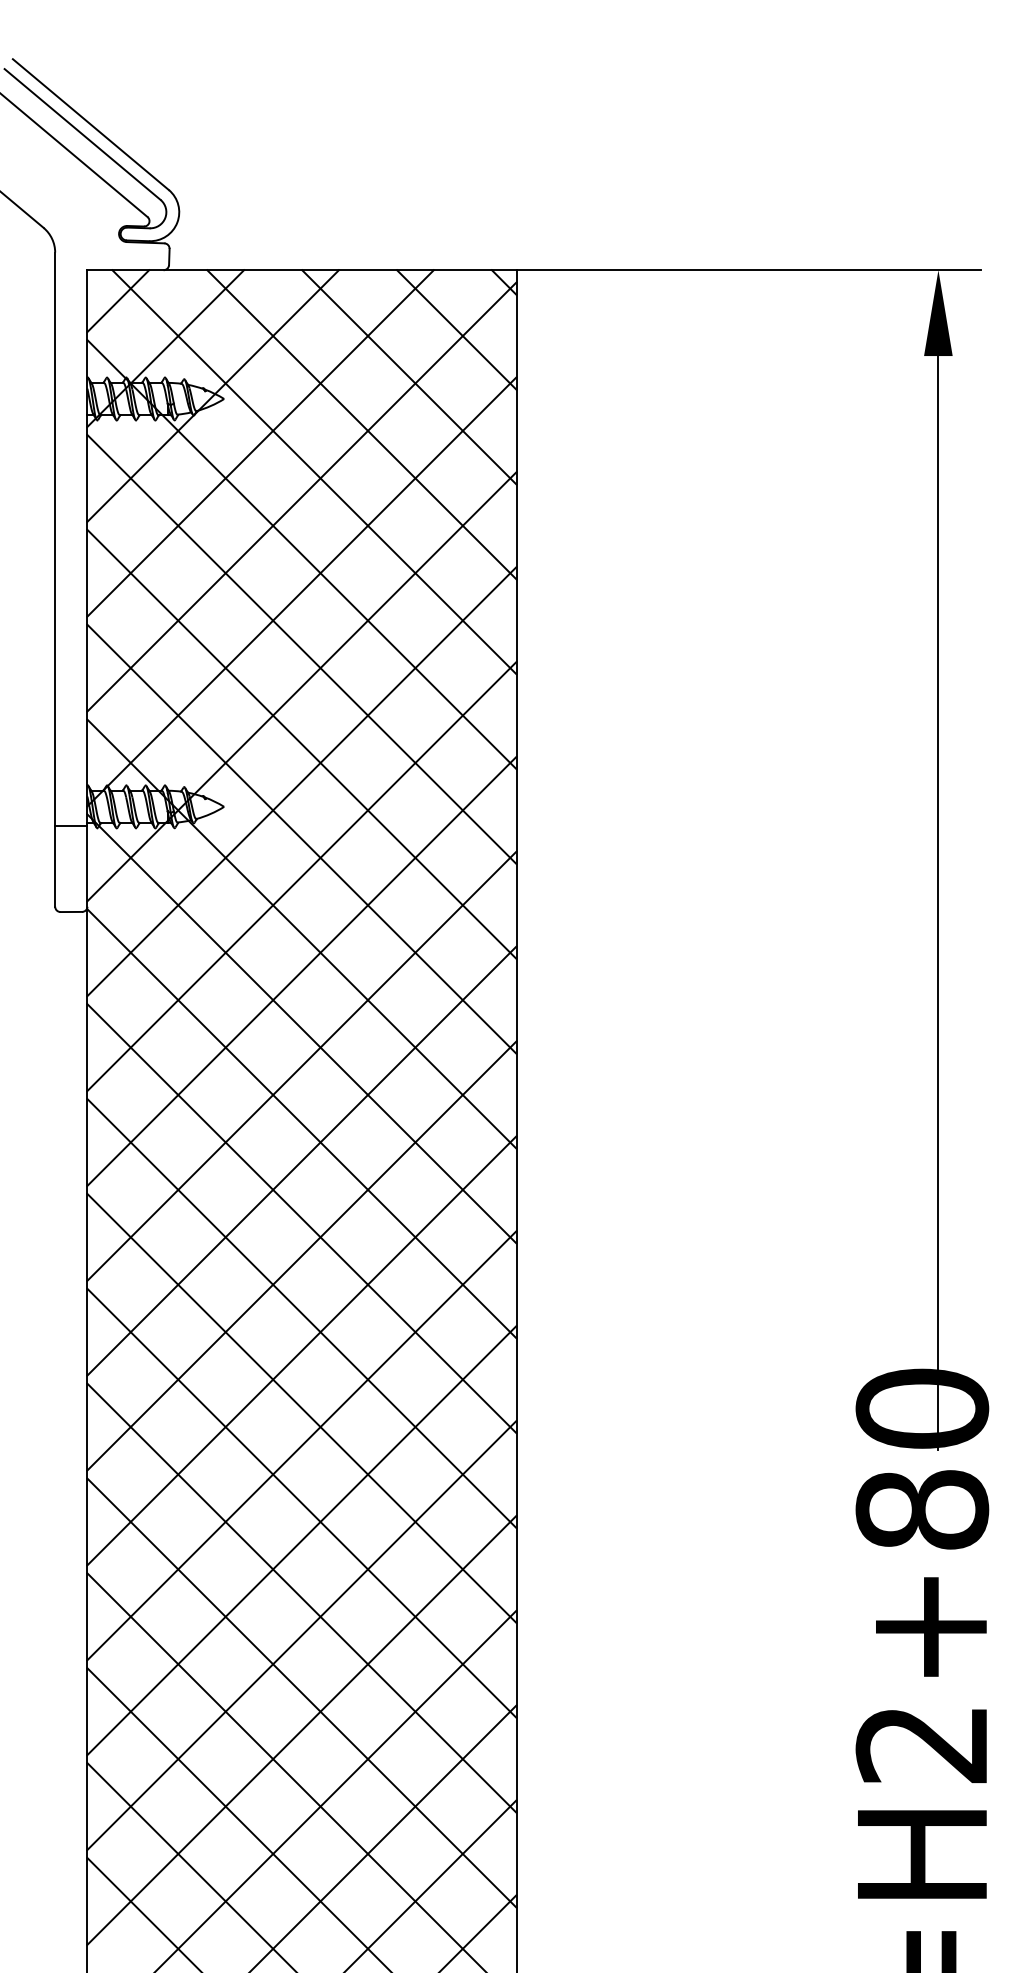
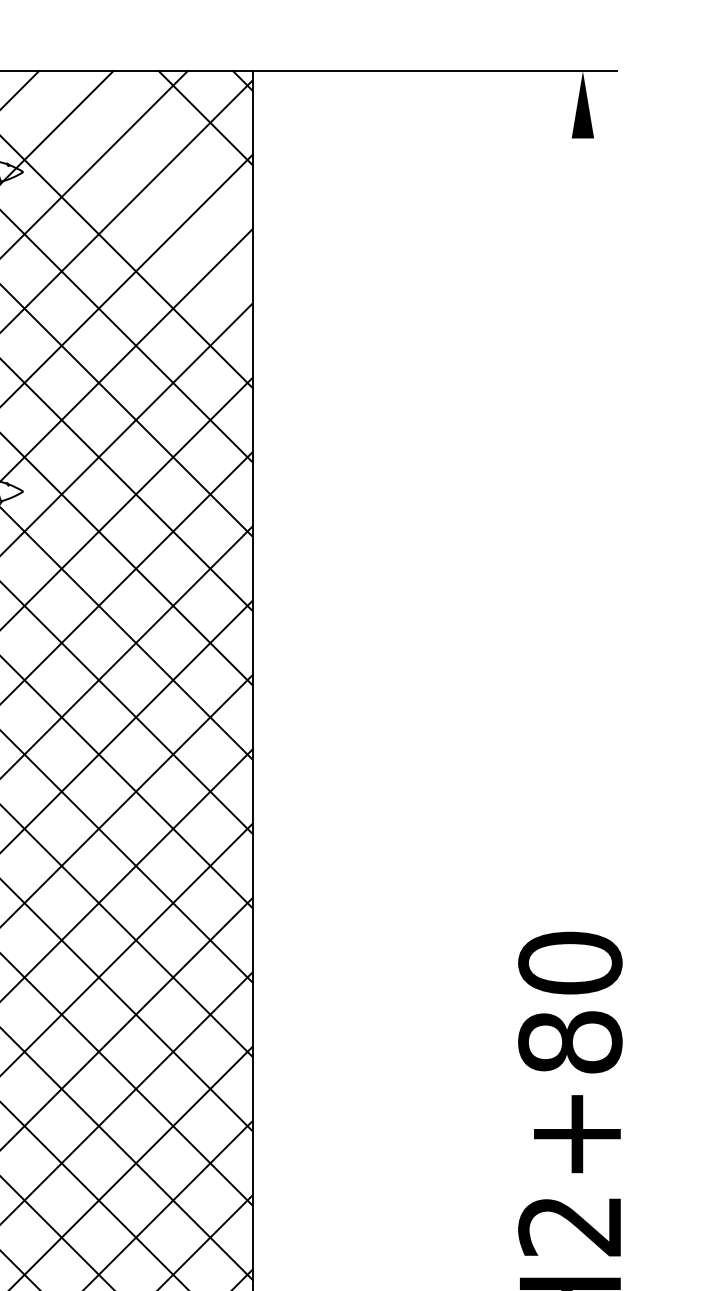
line: (409, 377) -> (168, 155), removed
line: (361, 424) -> (130, 192), removed
line: (938, 903) -> (583, 567), removed

